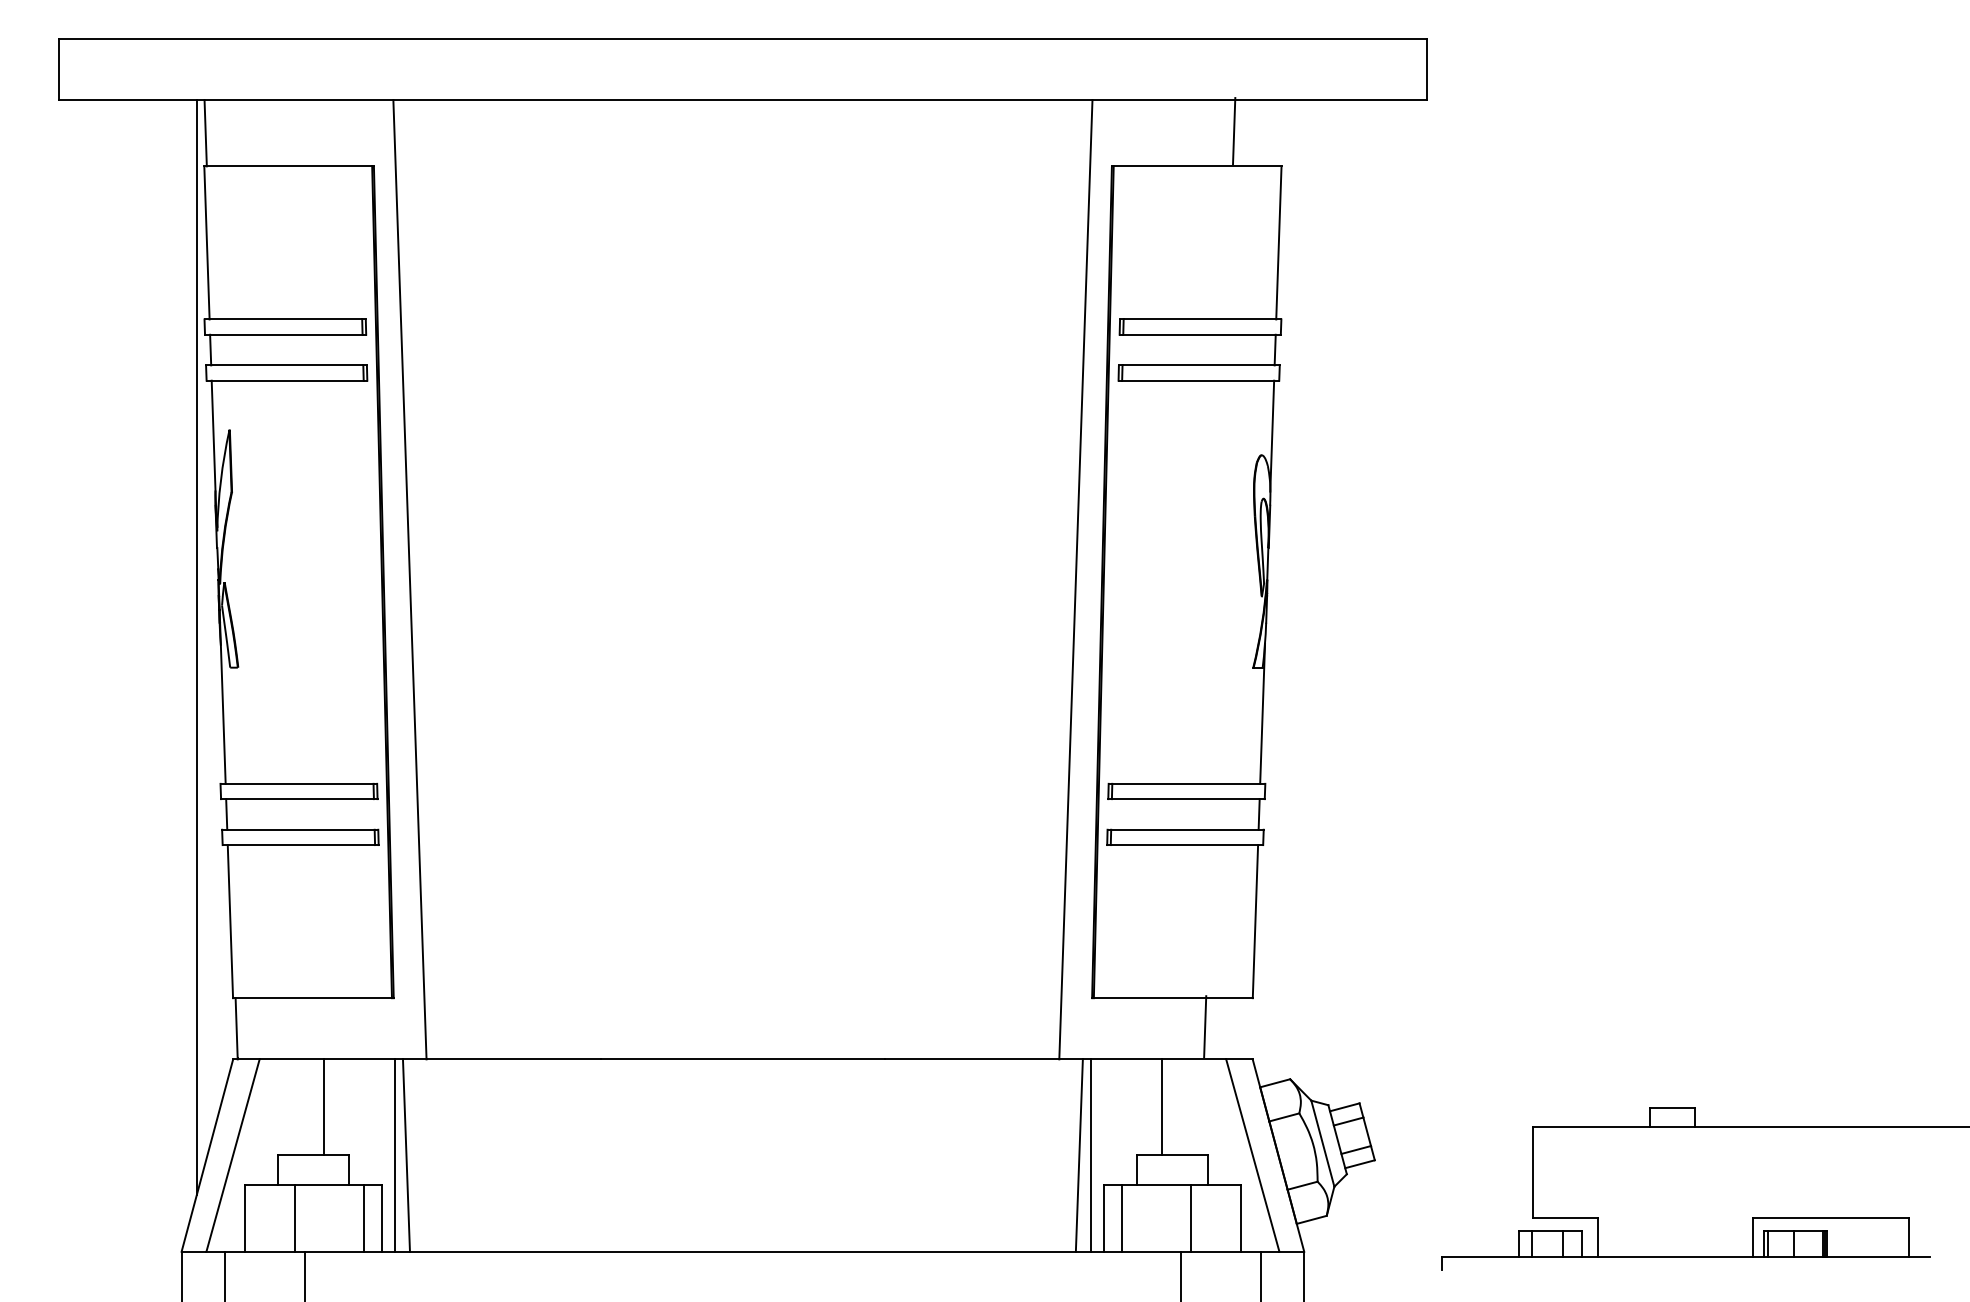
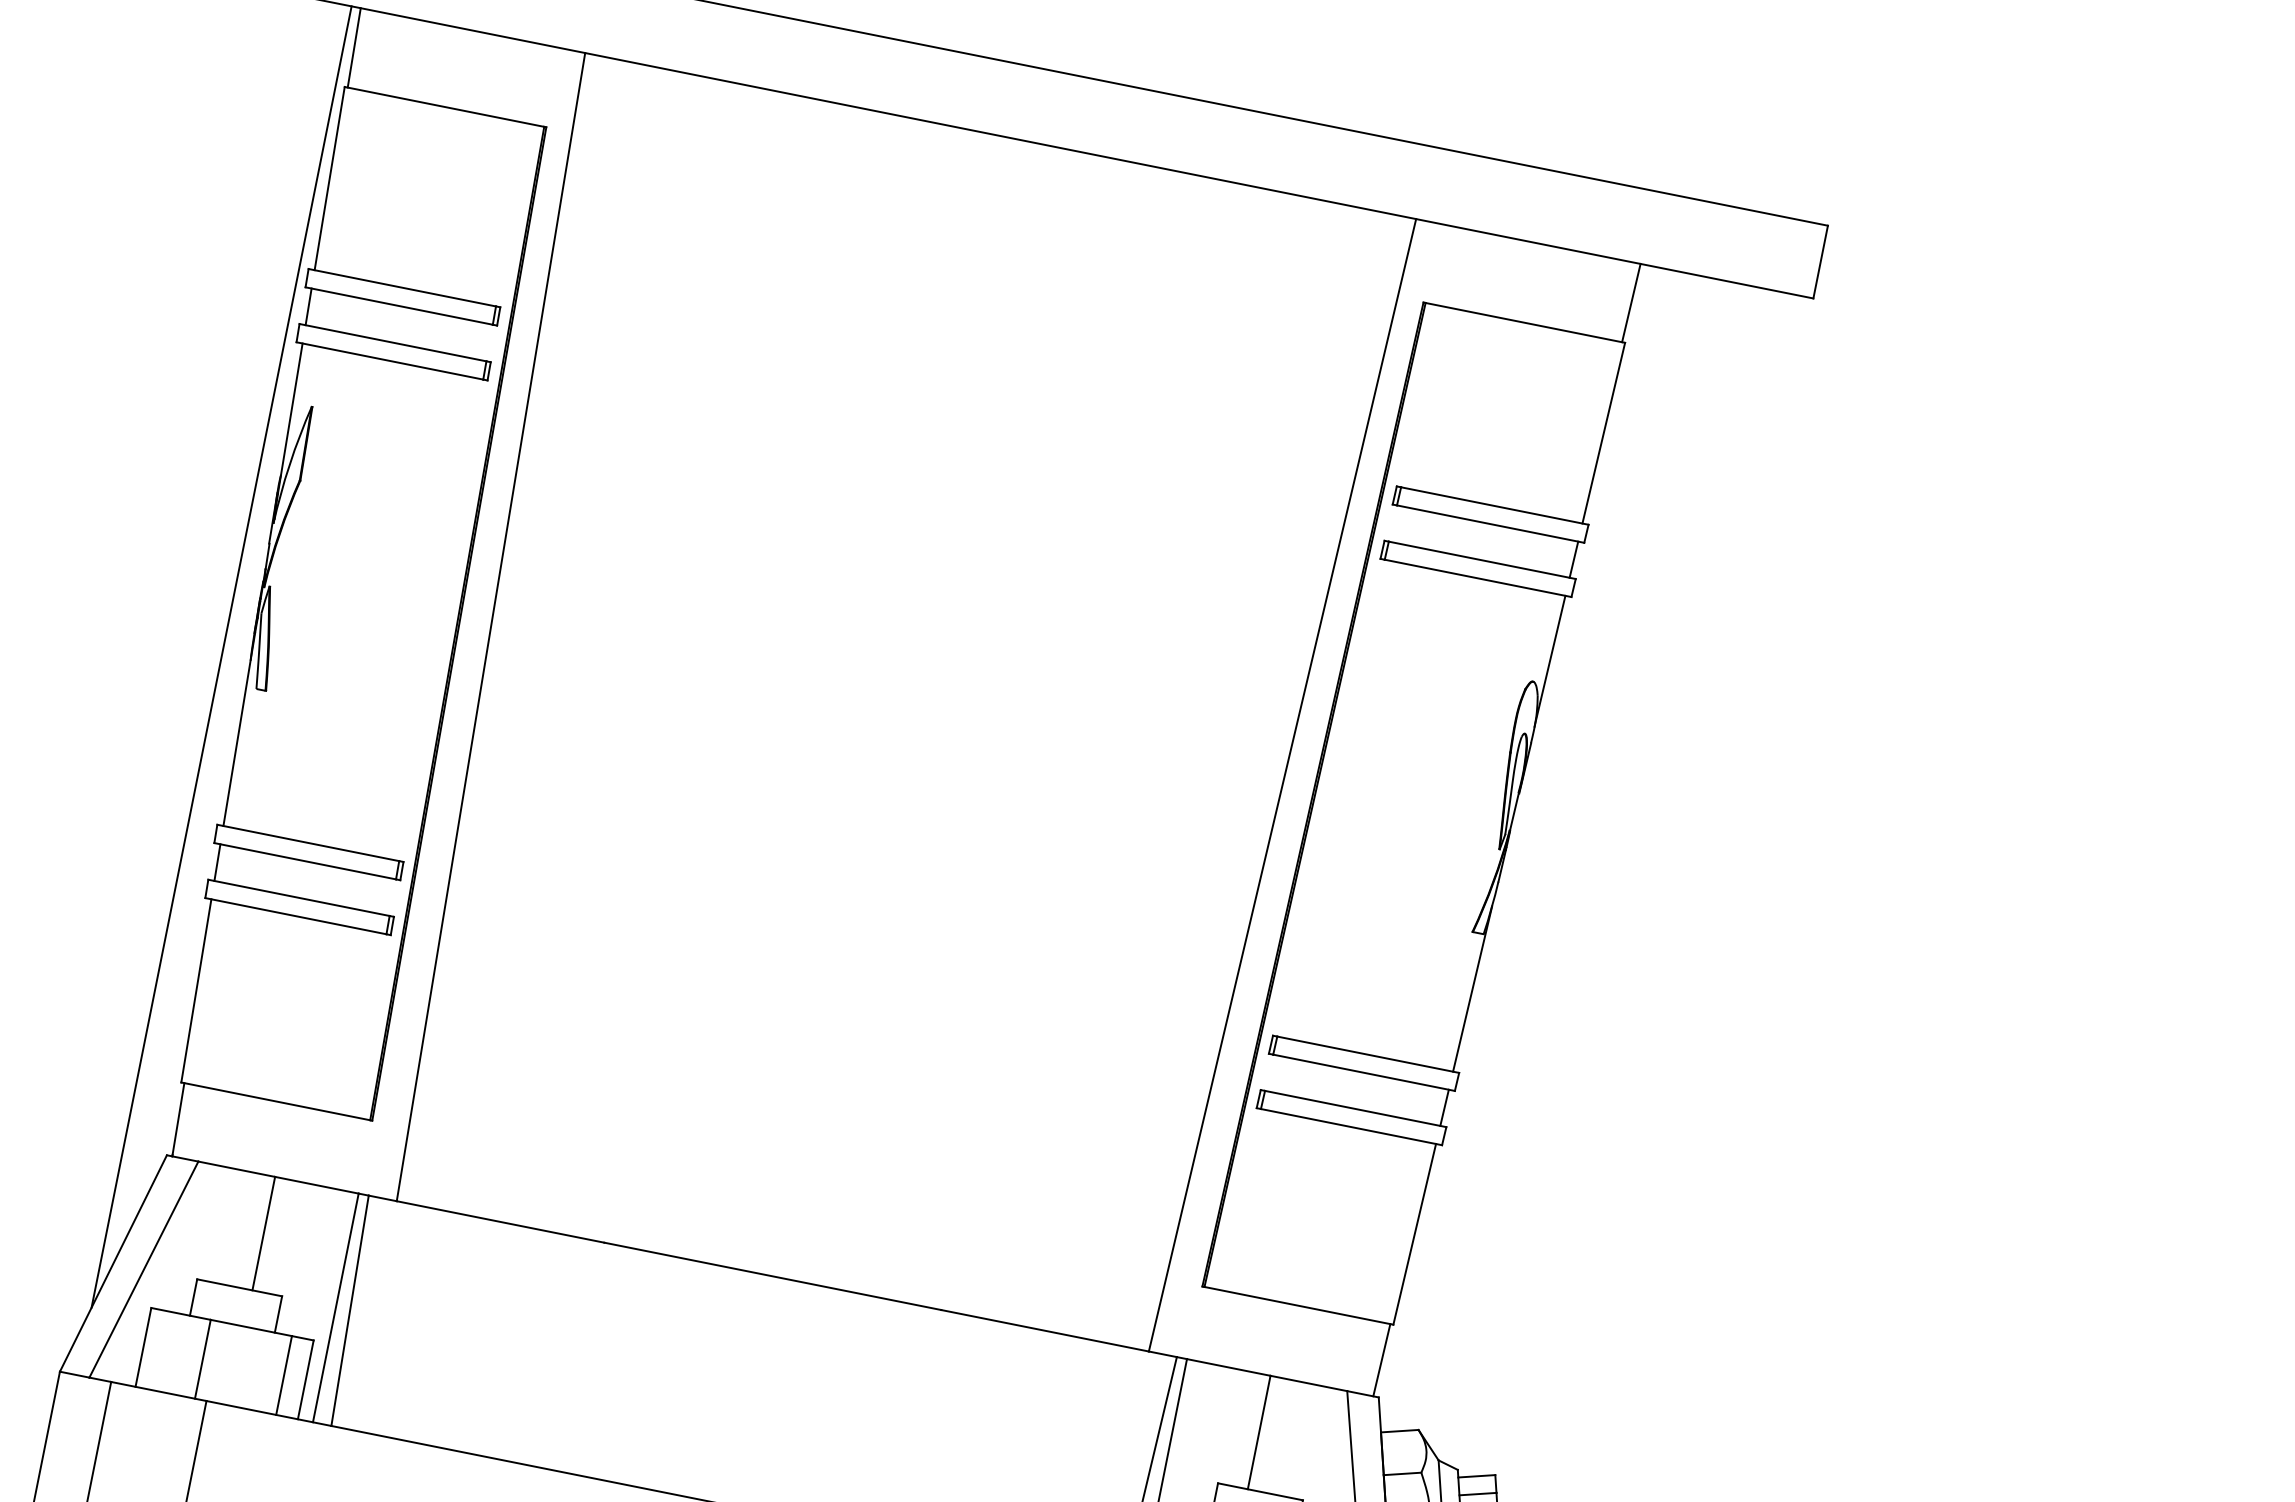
line: (1234, 131) -> (1631, 303), moved
line: (1205, 1026) -> (1382, 1359), moved

